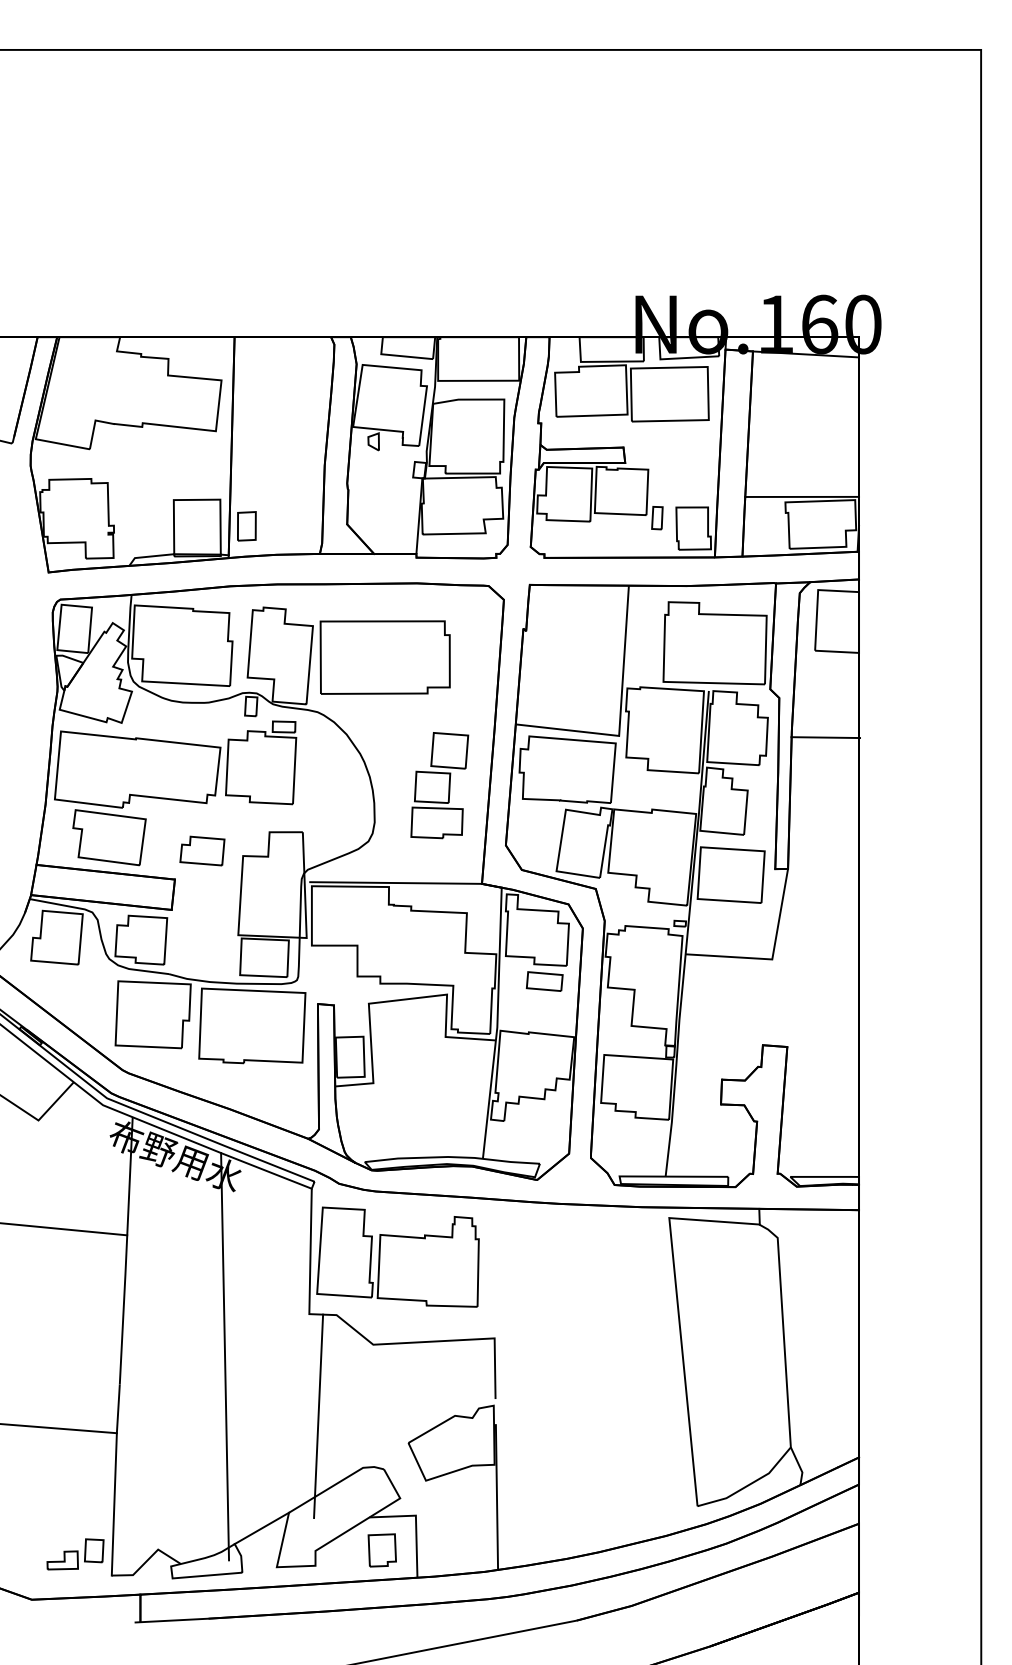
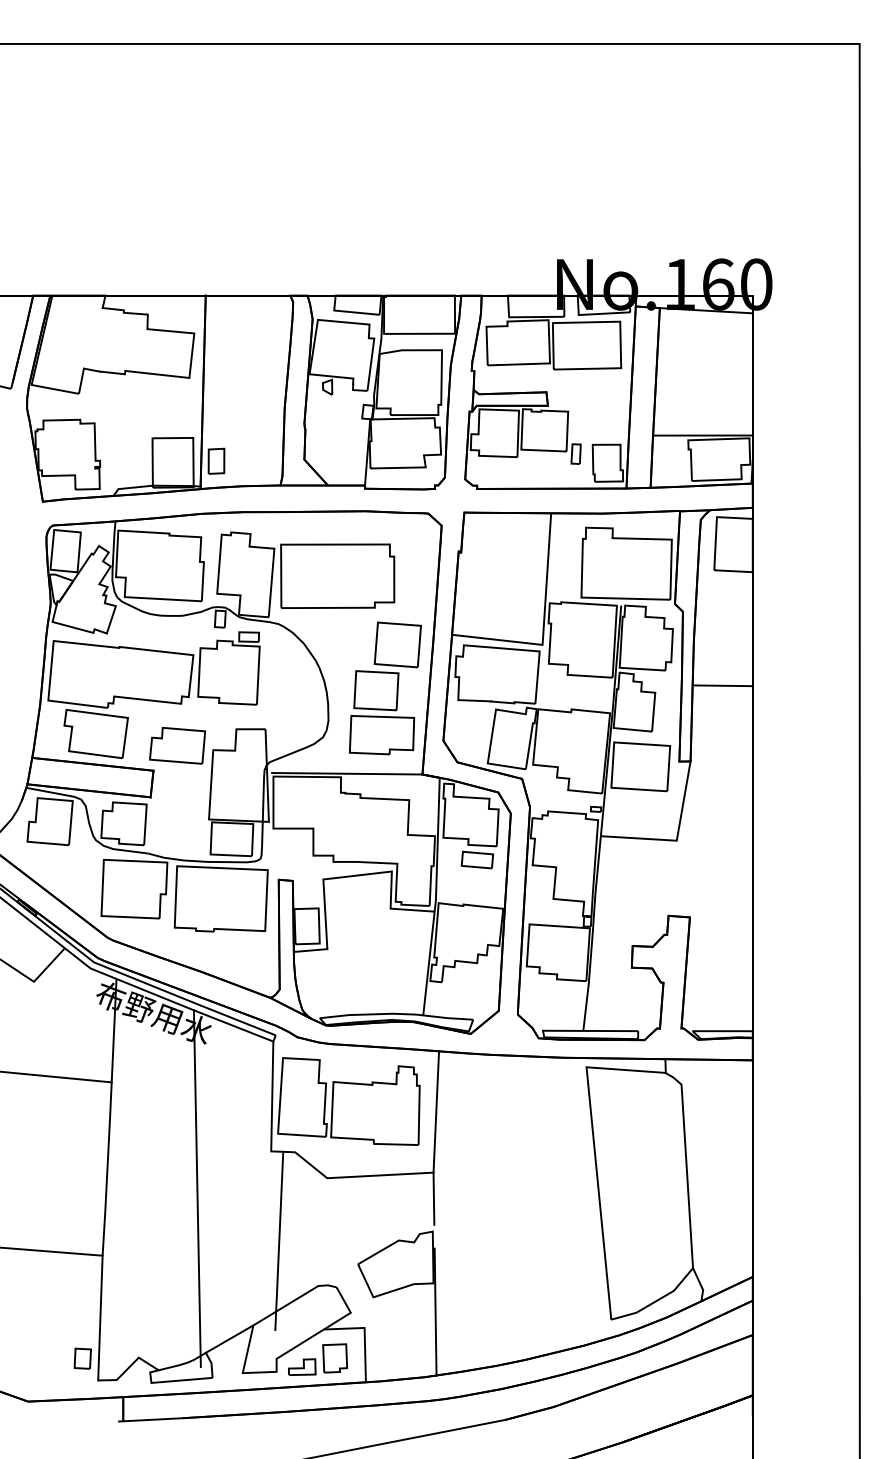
line: (825, 737) -> (722, 685), moved
part: (439, 785) -> (385, 688), size x1.43
part: (202, 850) -> (177, 745), size x1.43
line: (497, 1268) -> (436, 1111), added
part: (62, 1560) -> (302, 1367), moved

